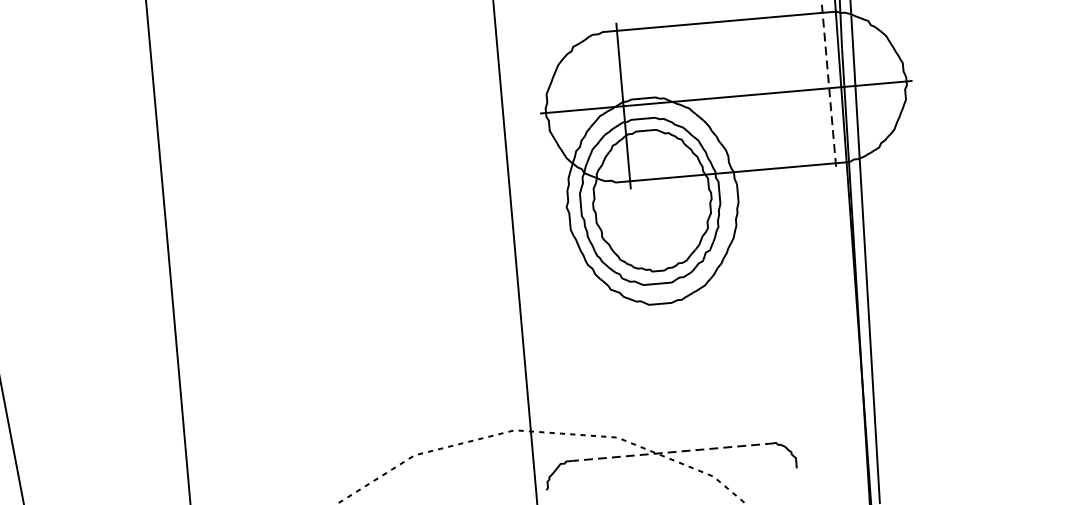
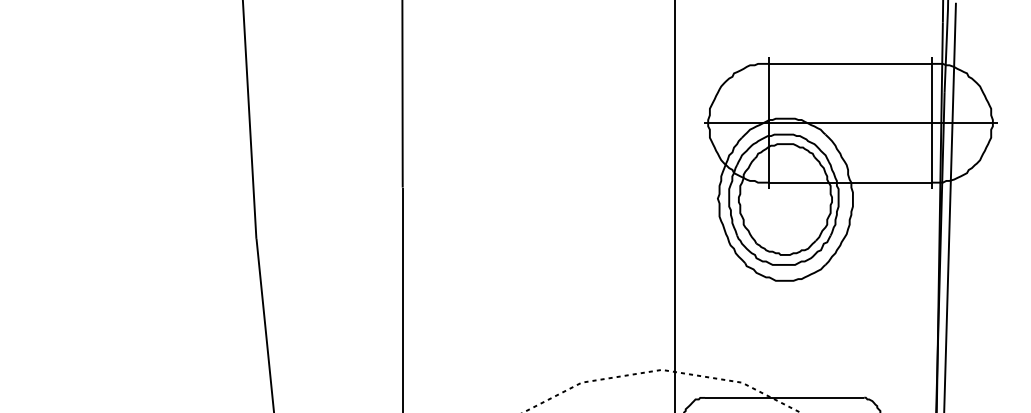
line: (828, 88) -> (931, 123), dashed -> solid
line: (673, 451) -> (784, 397), dashed -> solid

